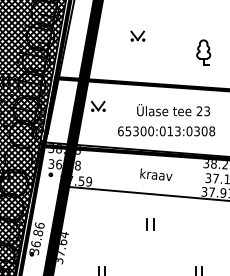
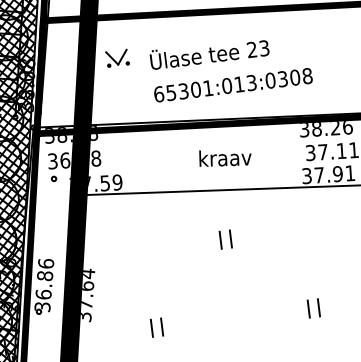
text: (173, 110) -> (209, 53), moved
text: (151, 131) -> (208, 88), 65300:013:0308 -> 65301:013:0308

